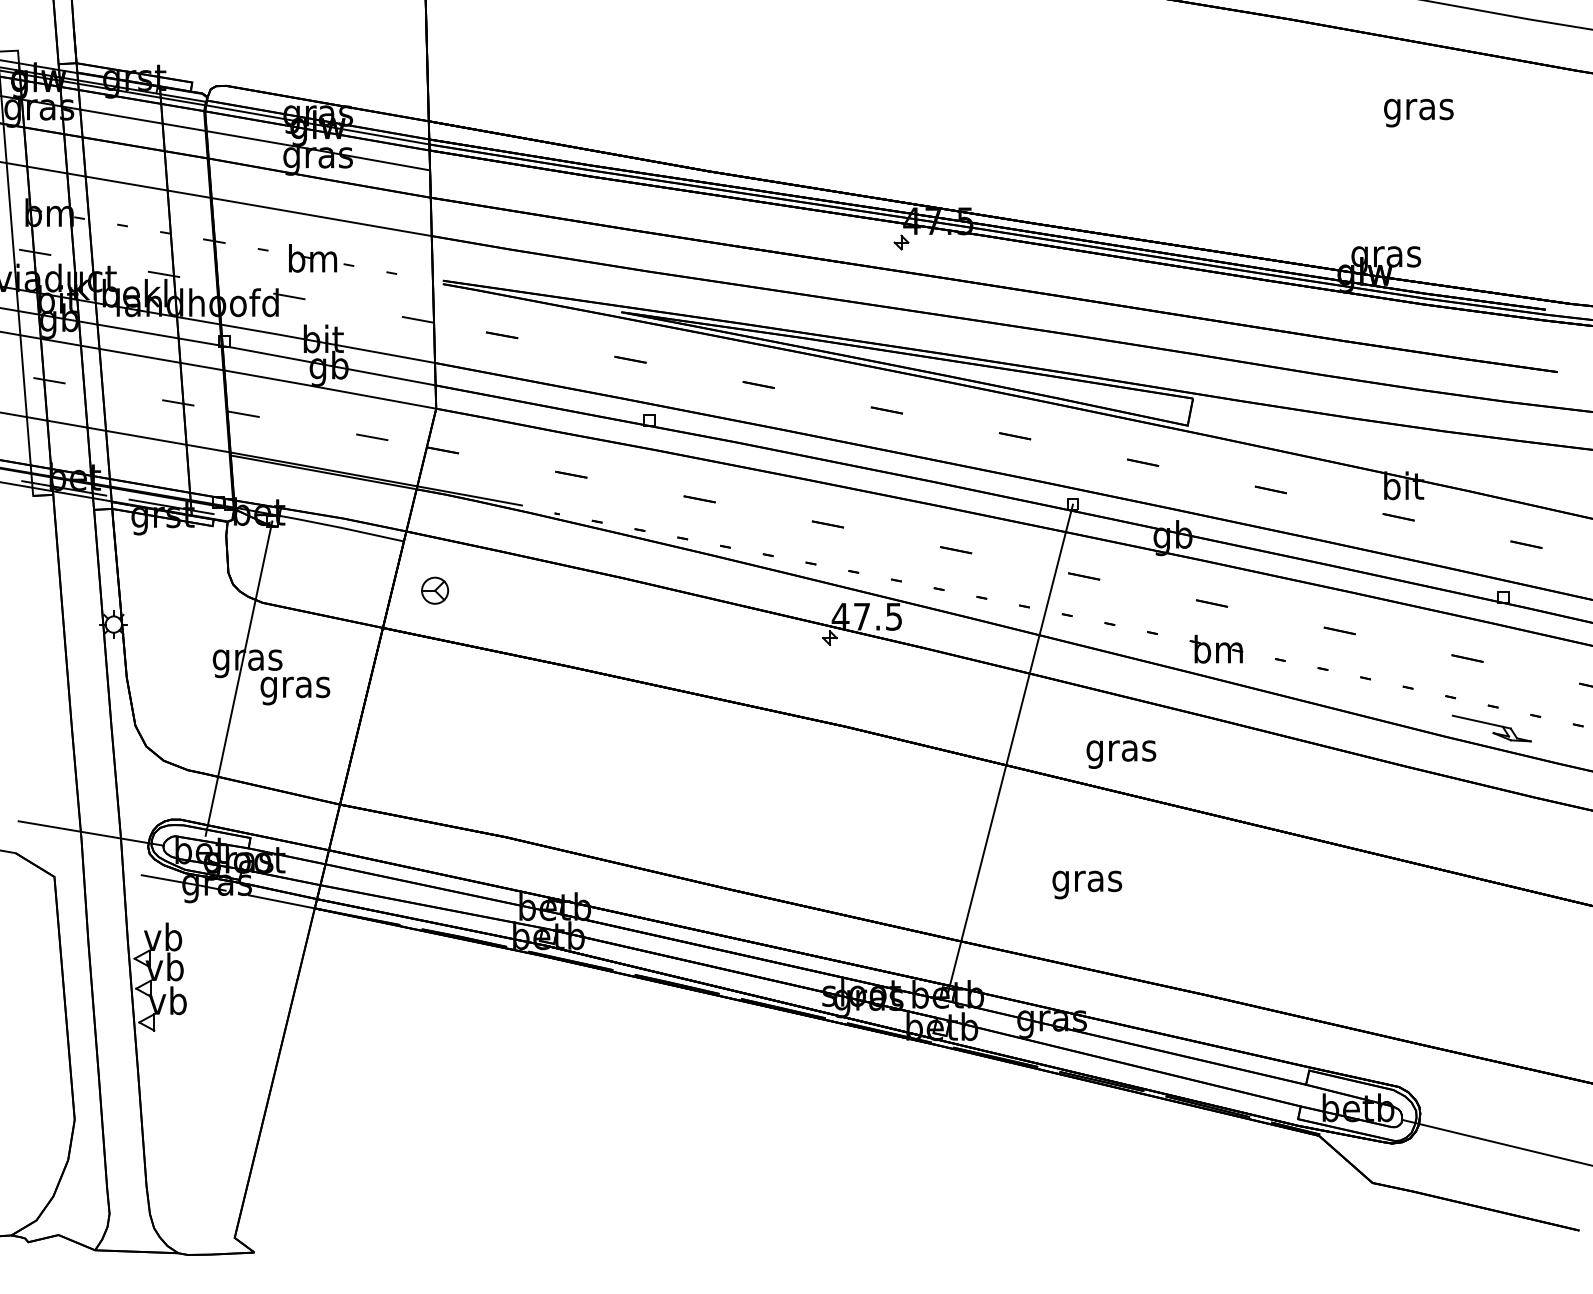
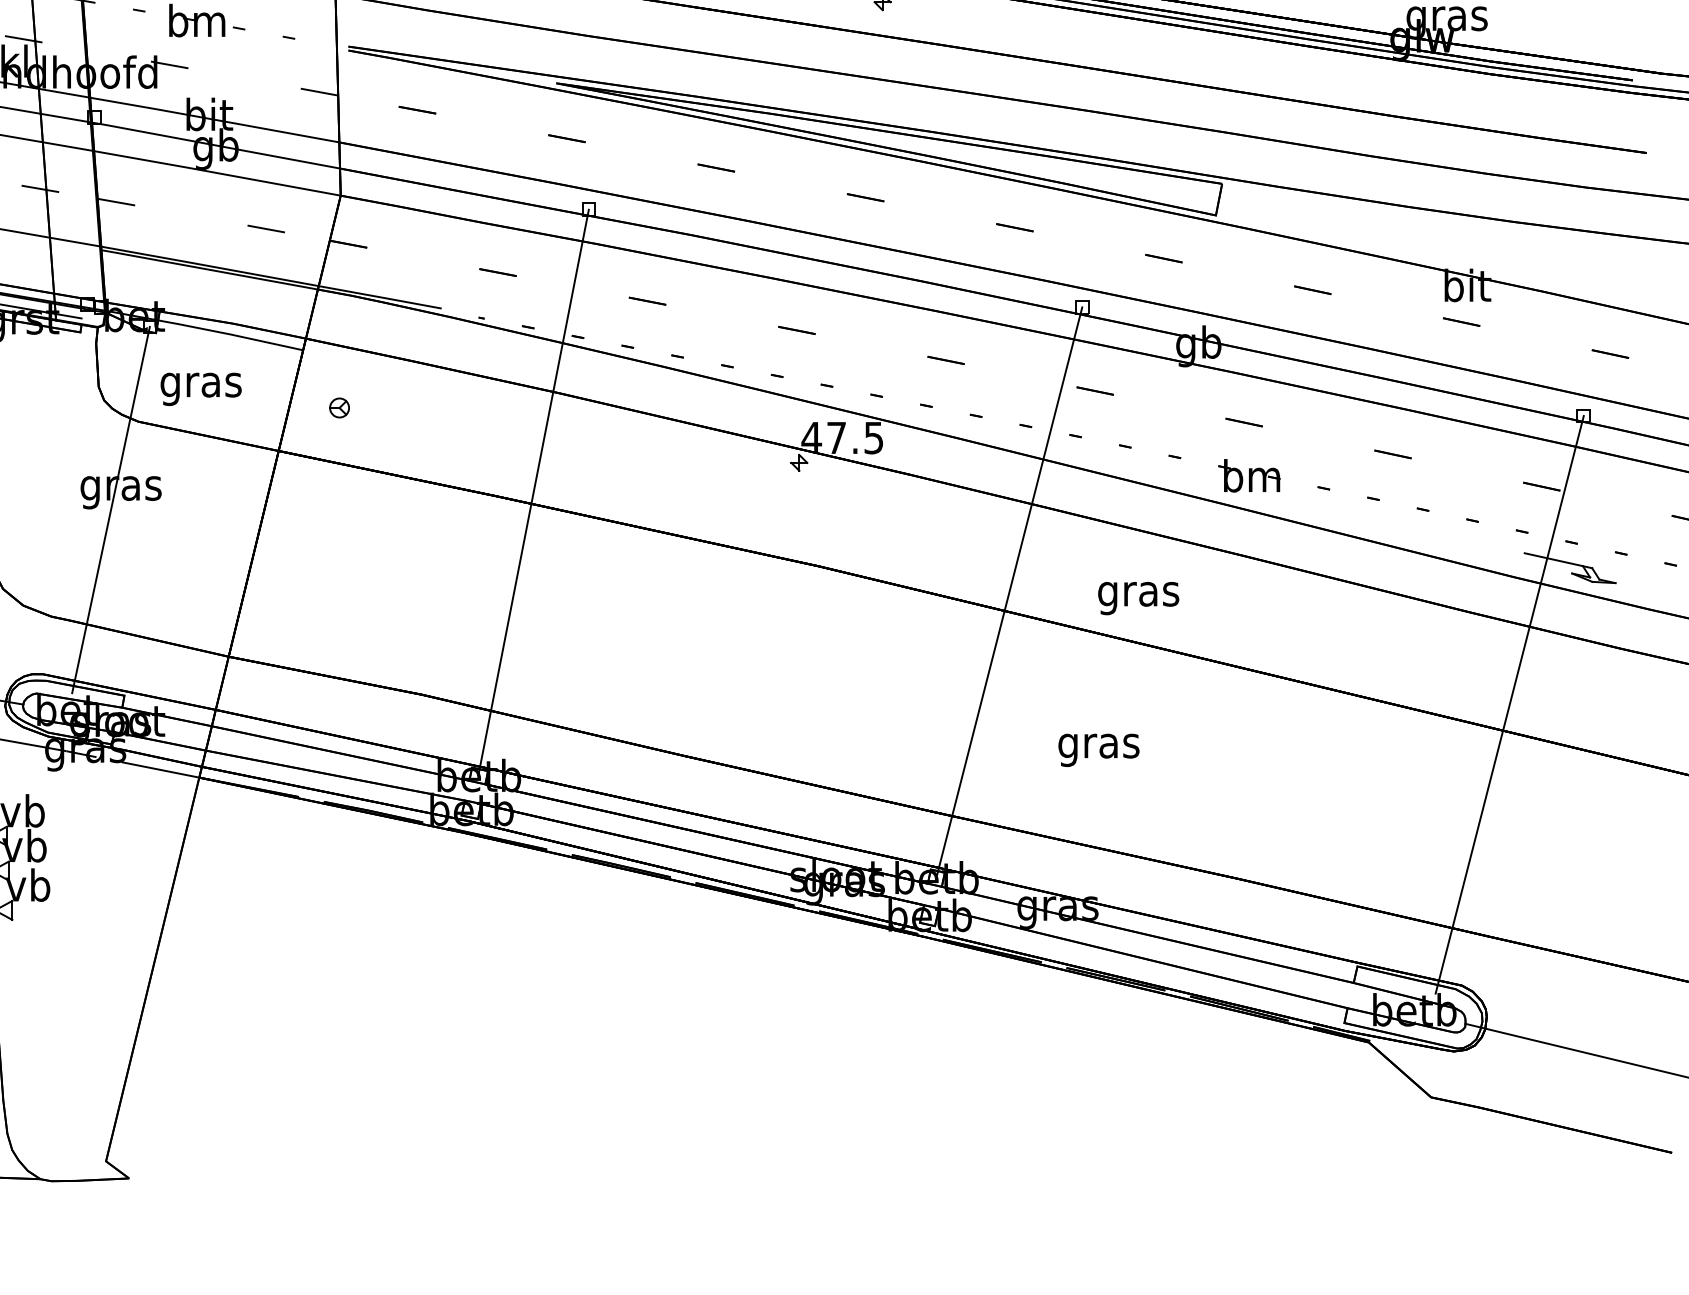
part: (435, 591) -> (339, 408), size x0.62
line: (601, 663) -> (533, 492), added
text: (295, 690) -> (201, 388), moved
line: (1439, 845) -> (1509, 704), added

